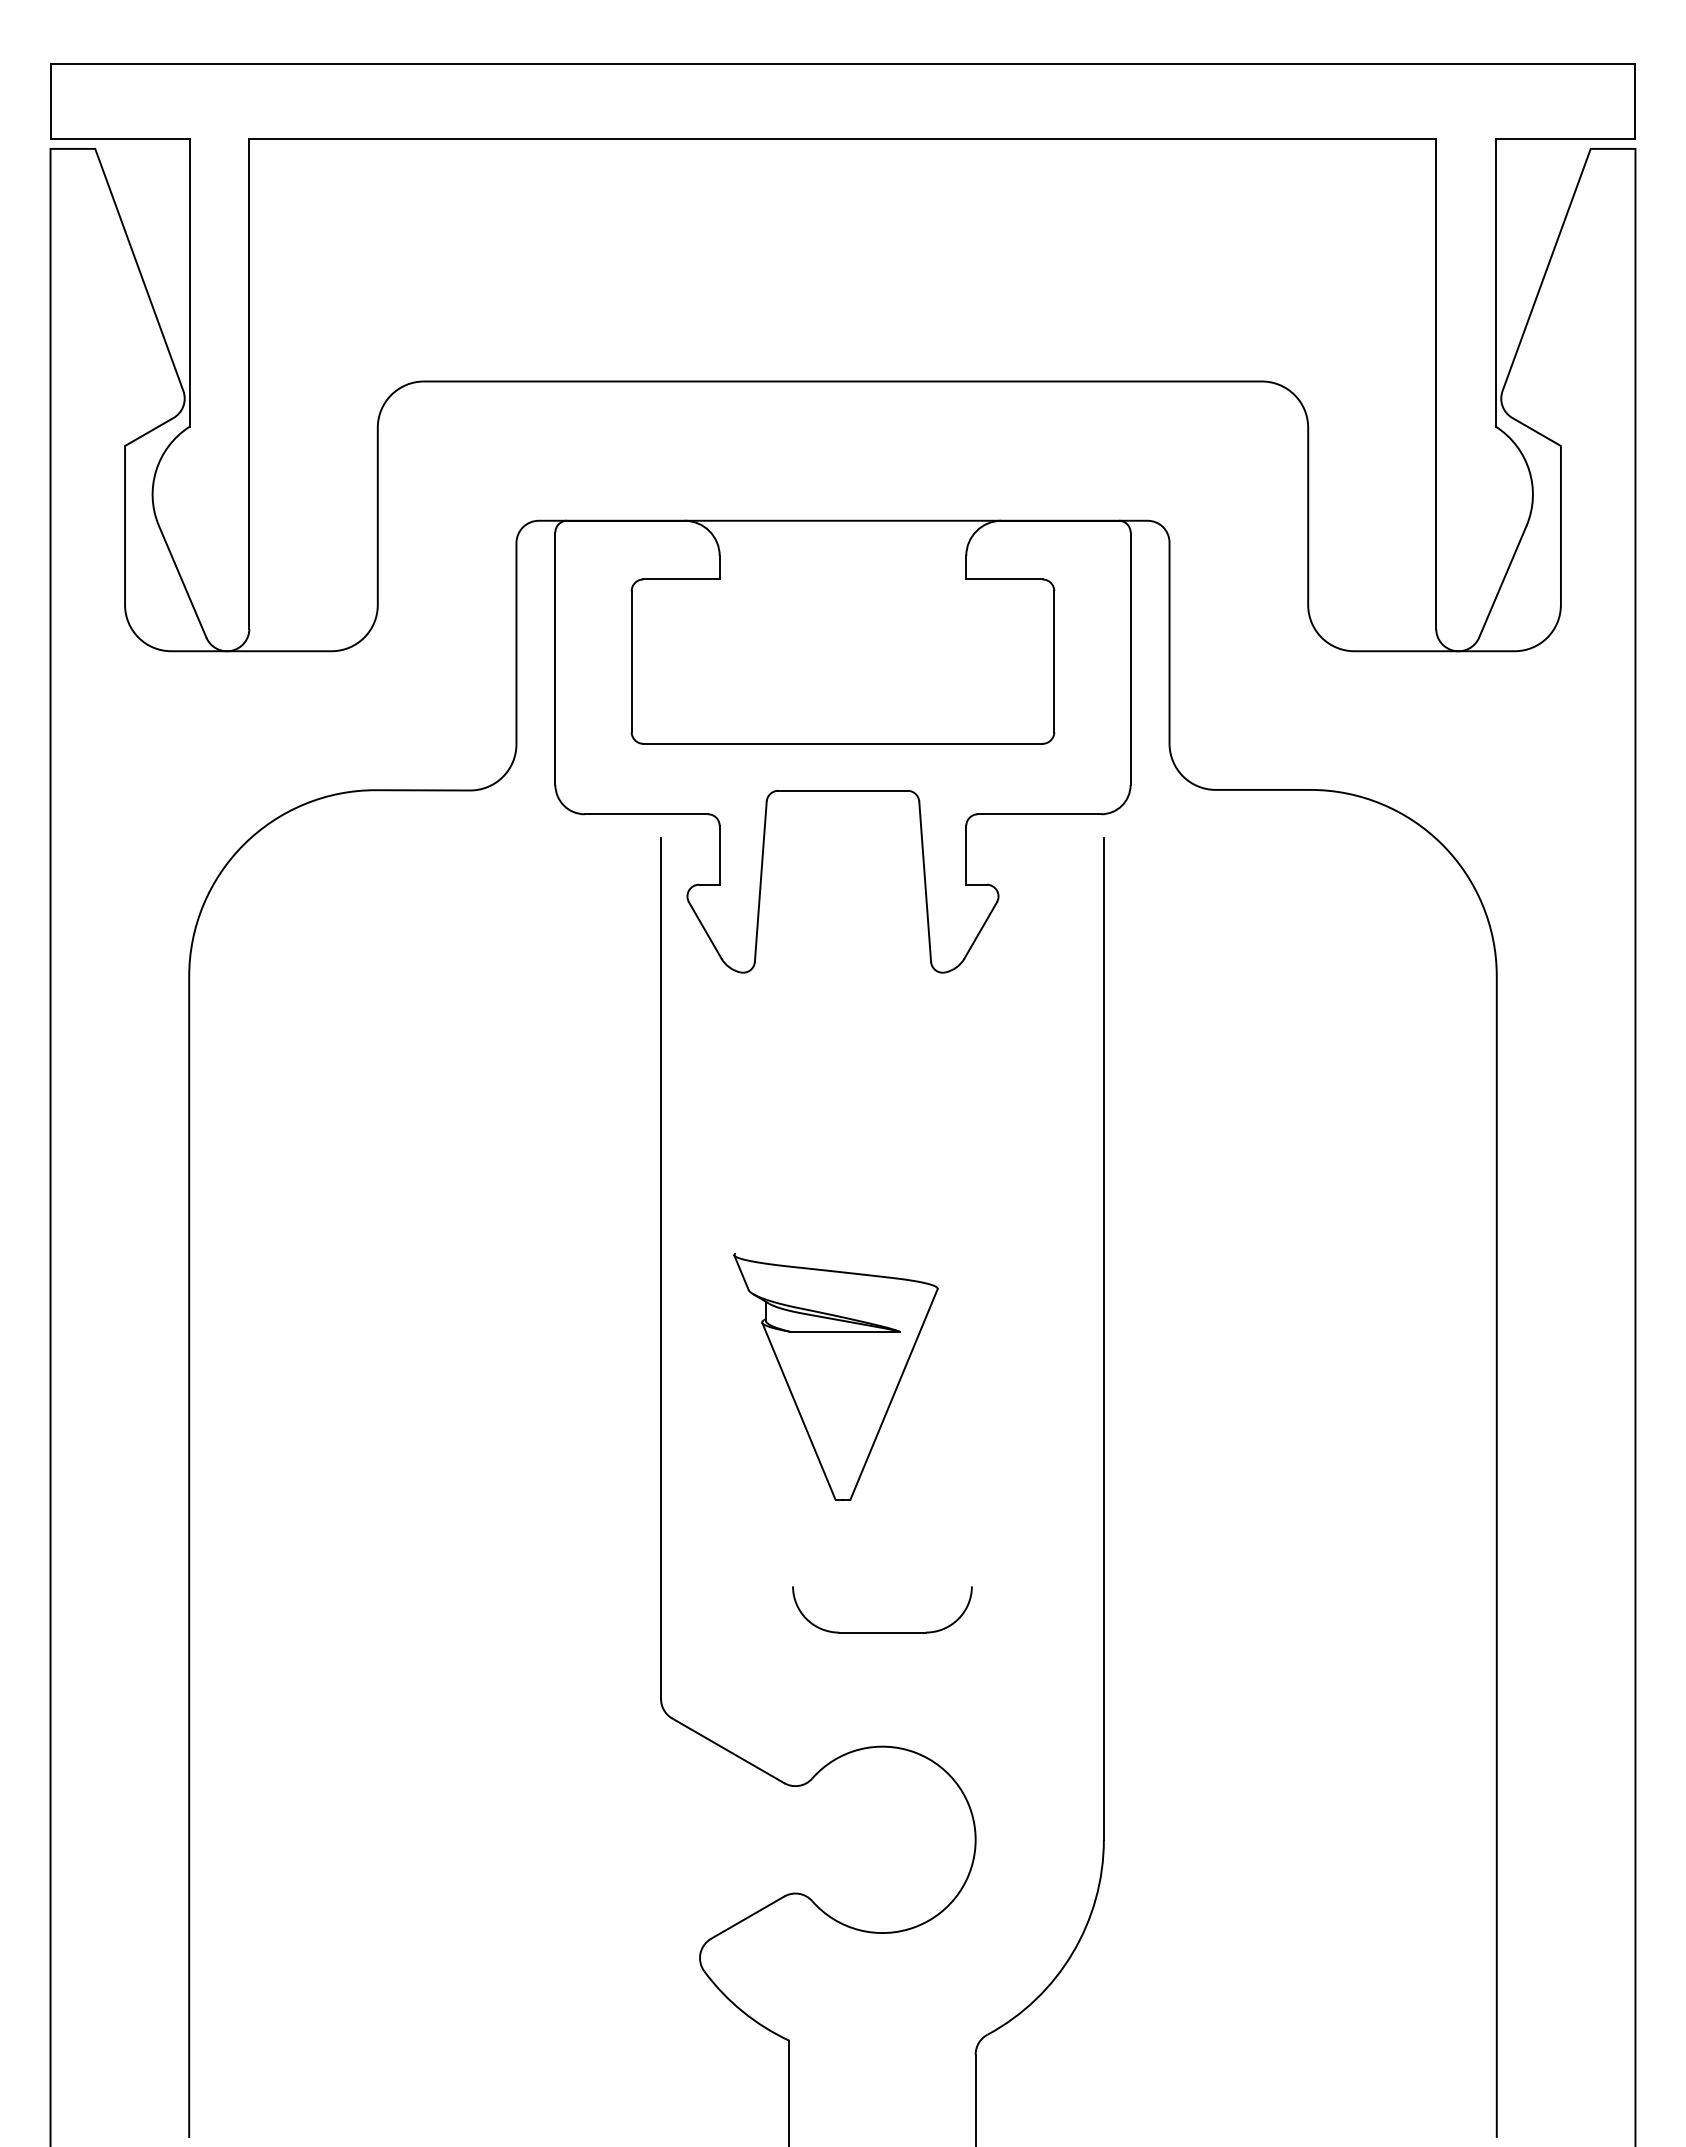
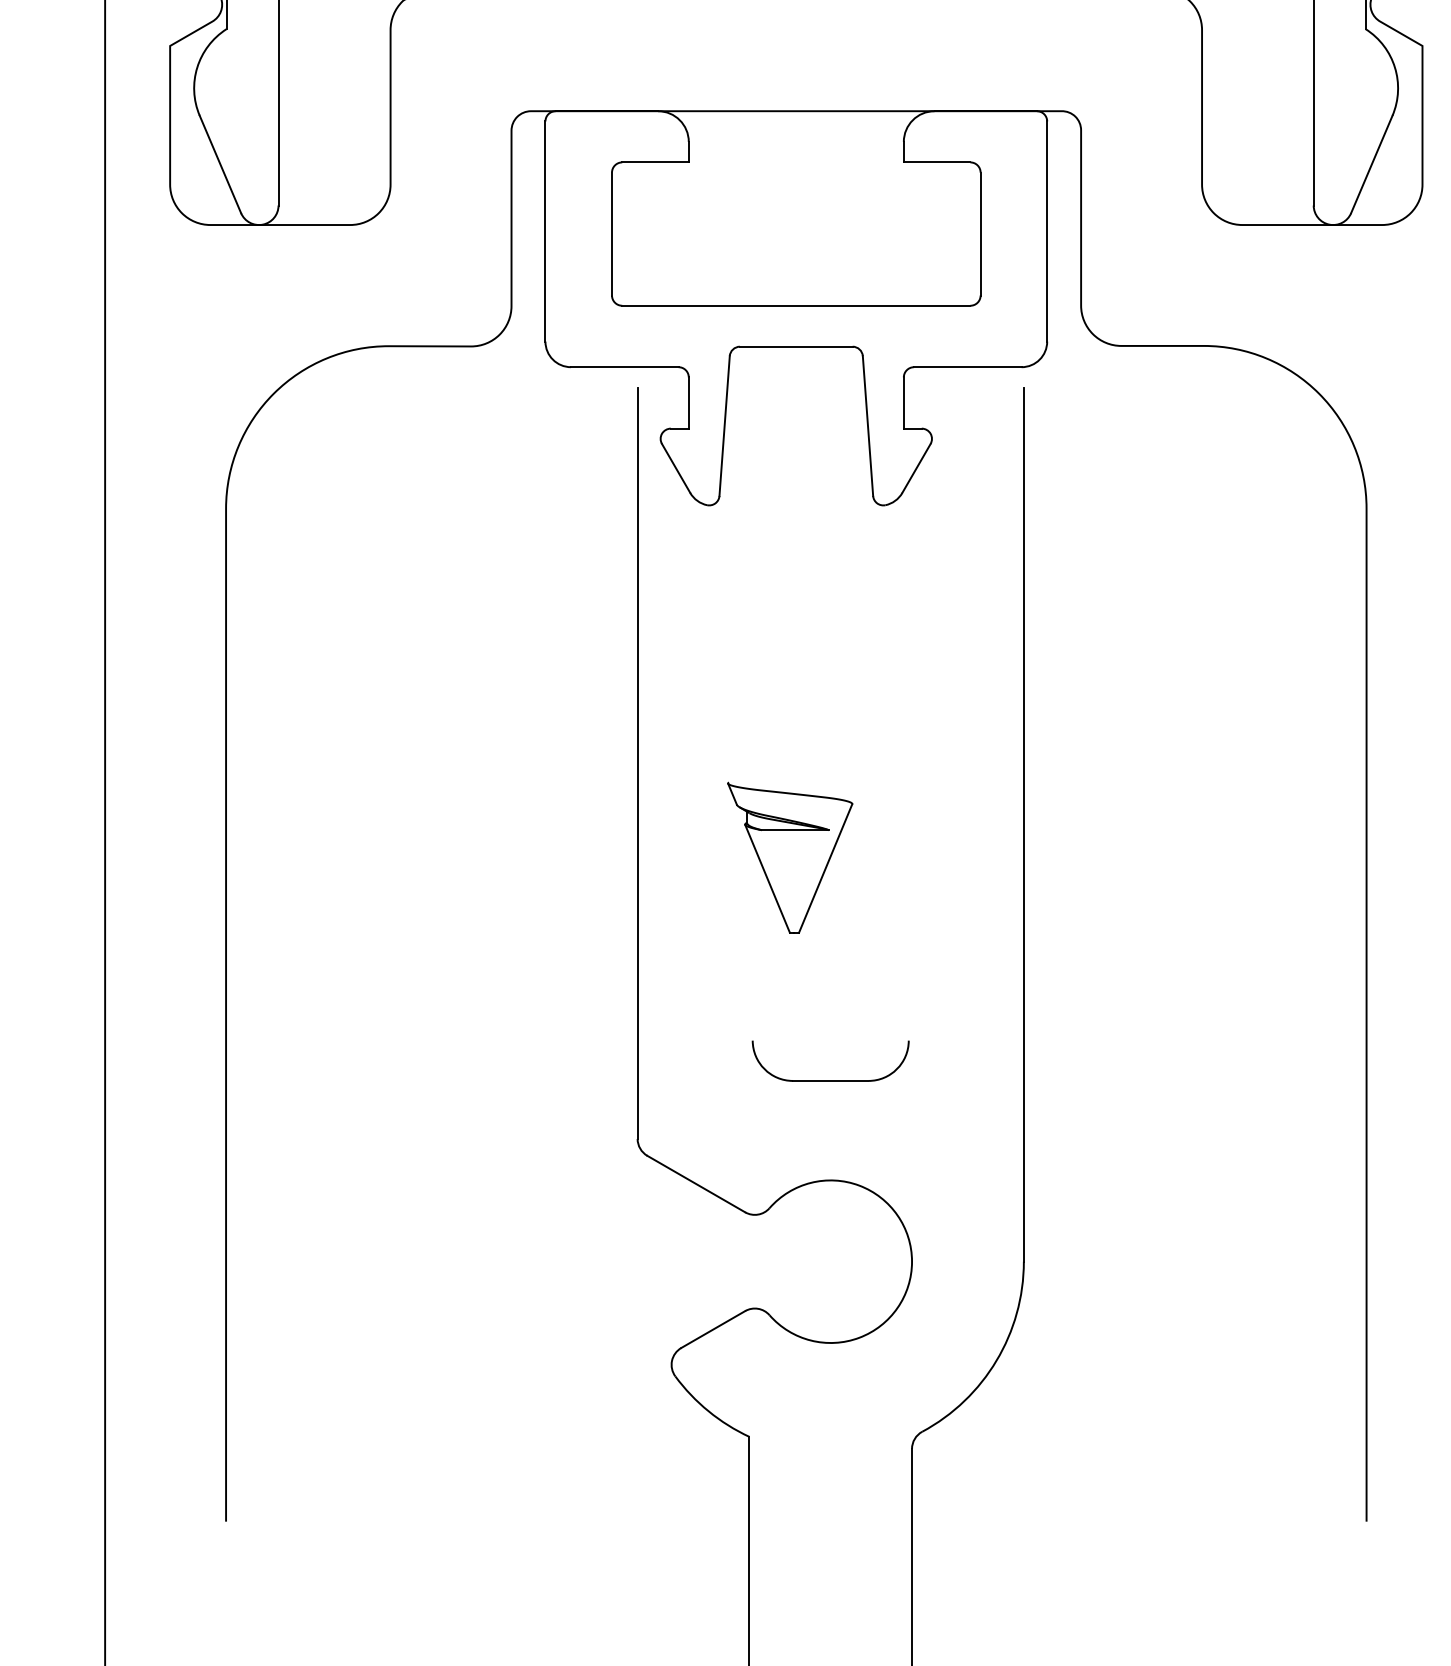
part: (835, 1376) -> (789, 857), size x0.7

